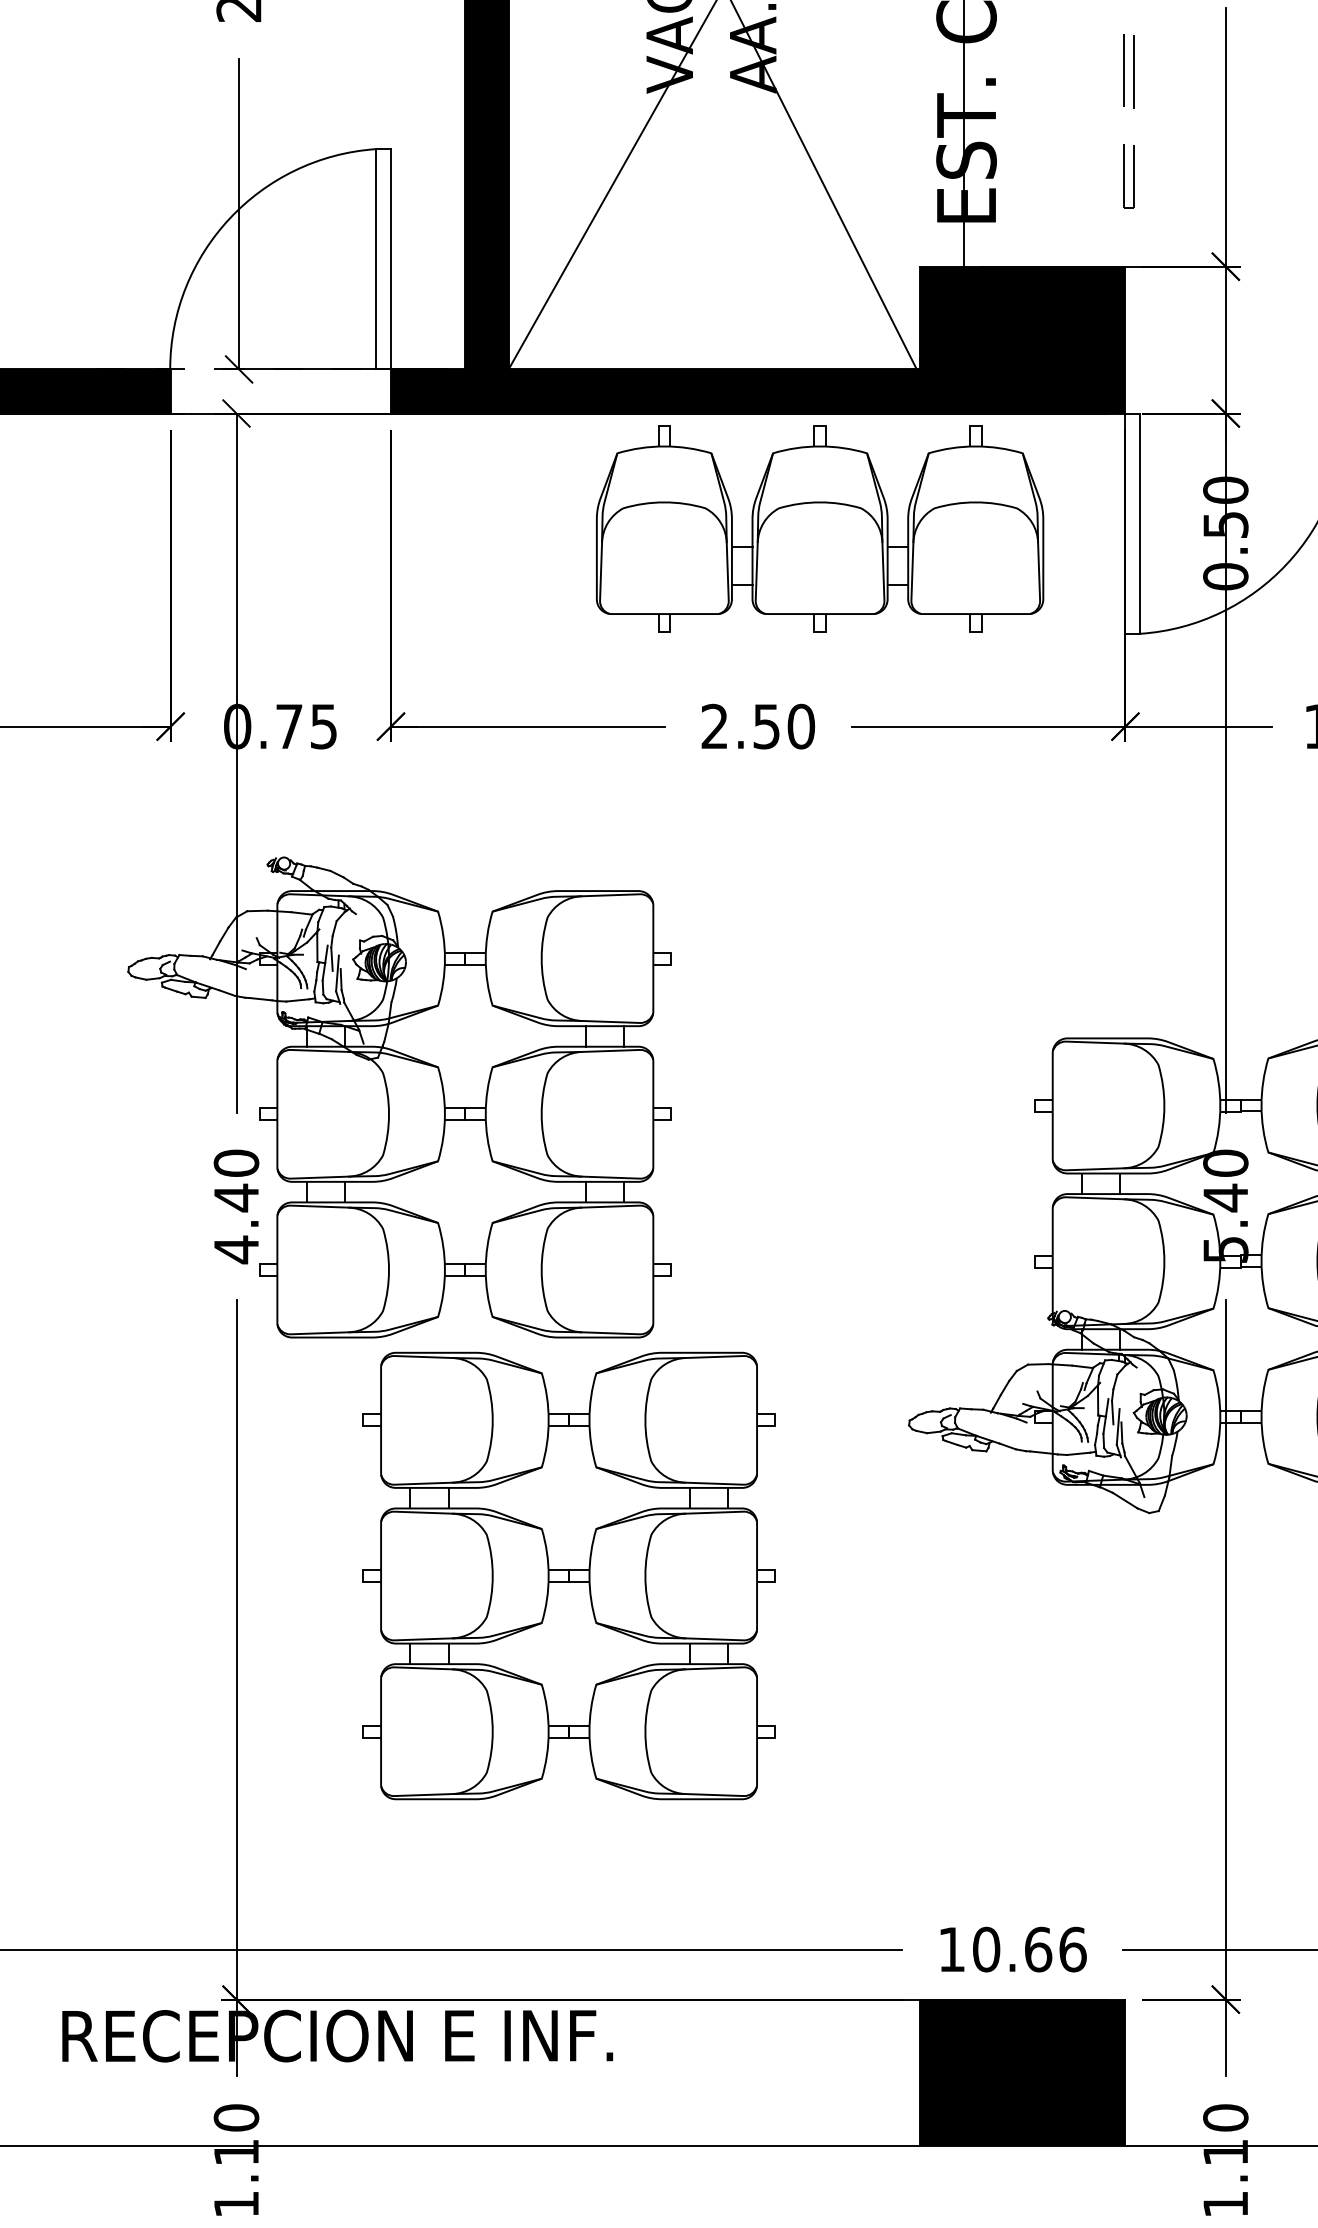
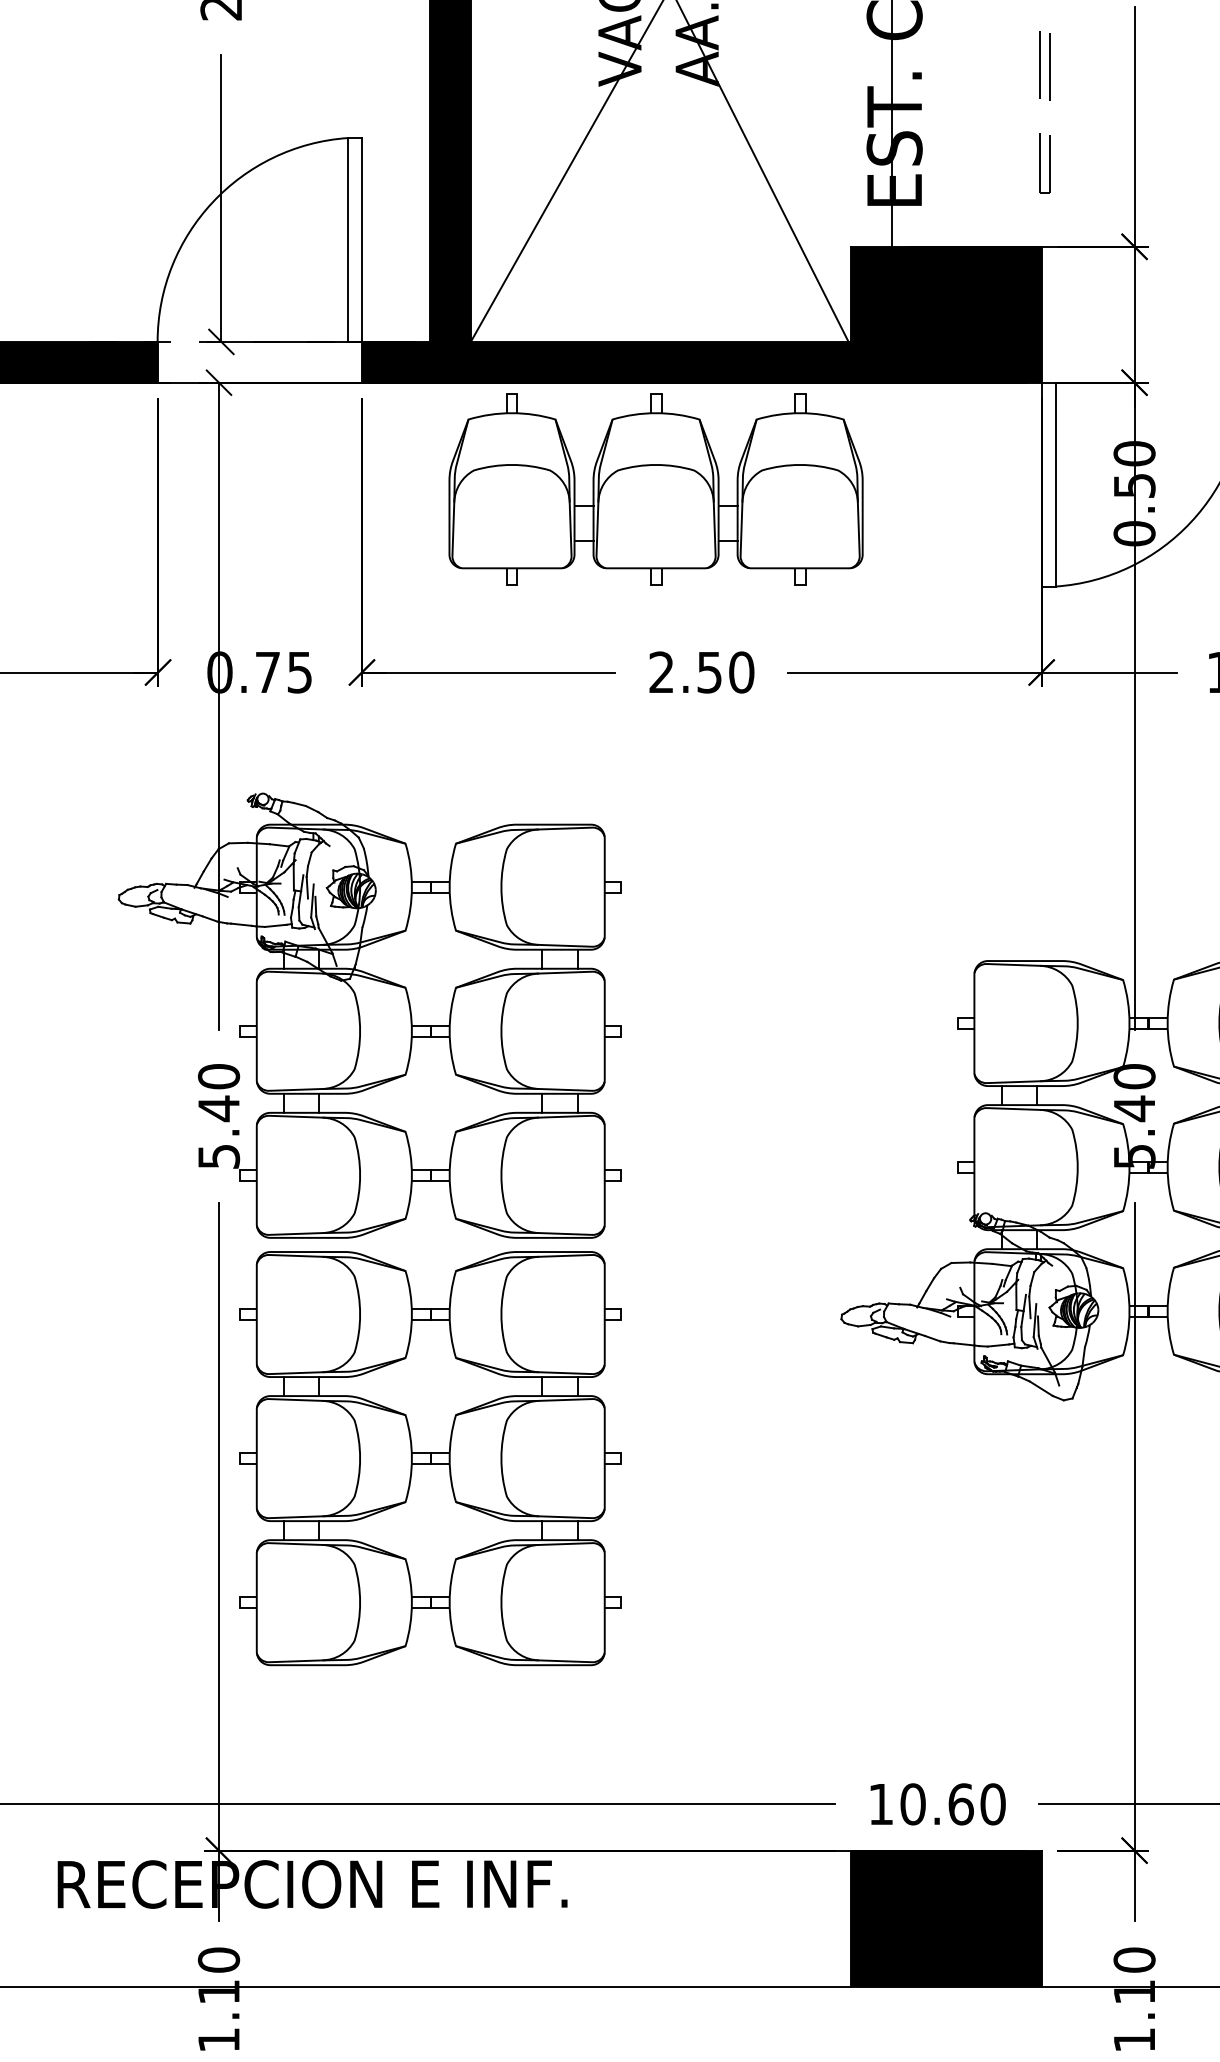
part: (819, 528) -> (655, 489), moved
text: (237, 1249) -> (219, 1156), 4.40 -> 5.40
part: (568, 1575) -> (430, 1458), moved
text: (1072, 1949) -> (992, 1804), 10.66 -> 10.60

